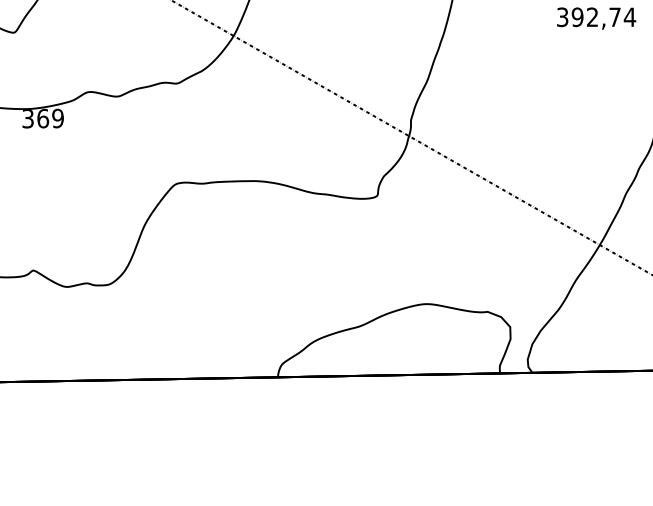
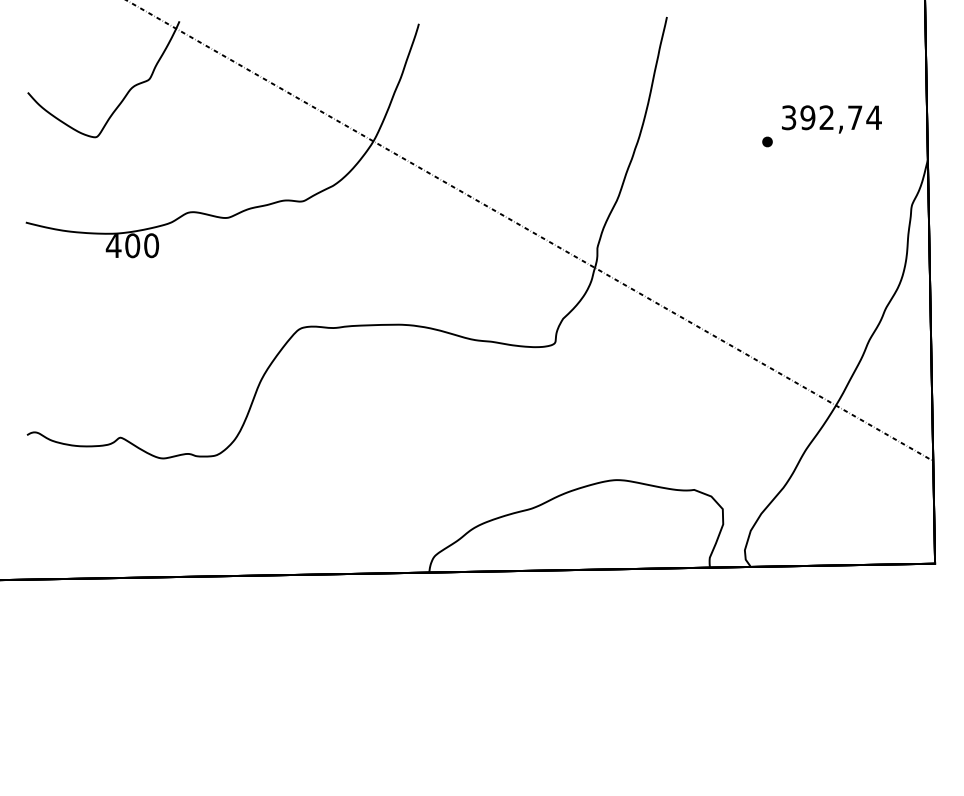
part: (545, 36) -> (767, 141), added
text: (42, 118) -> (132, 245), 369 -> 400

